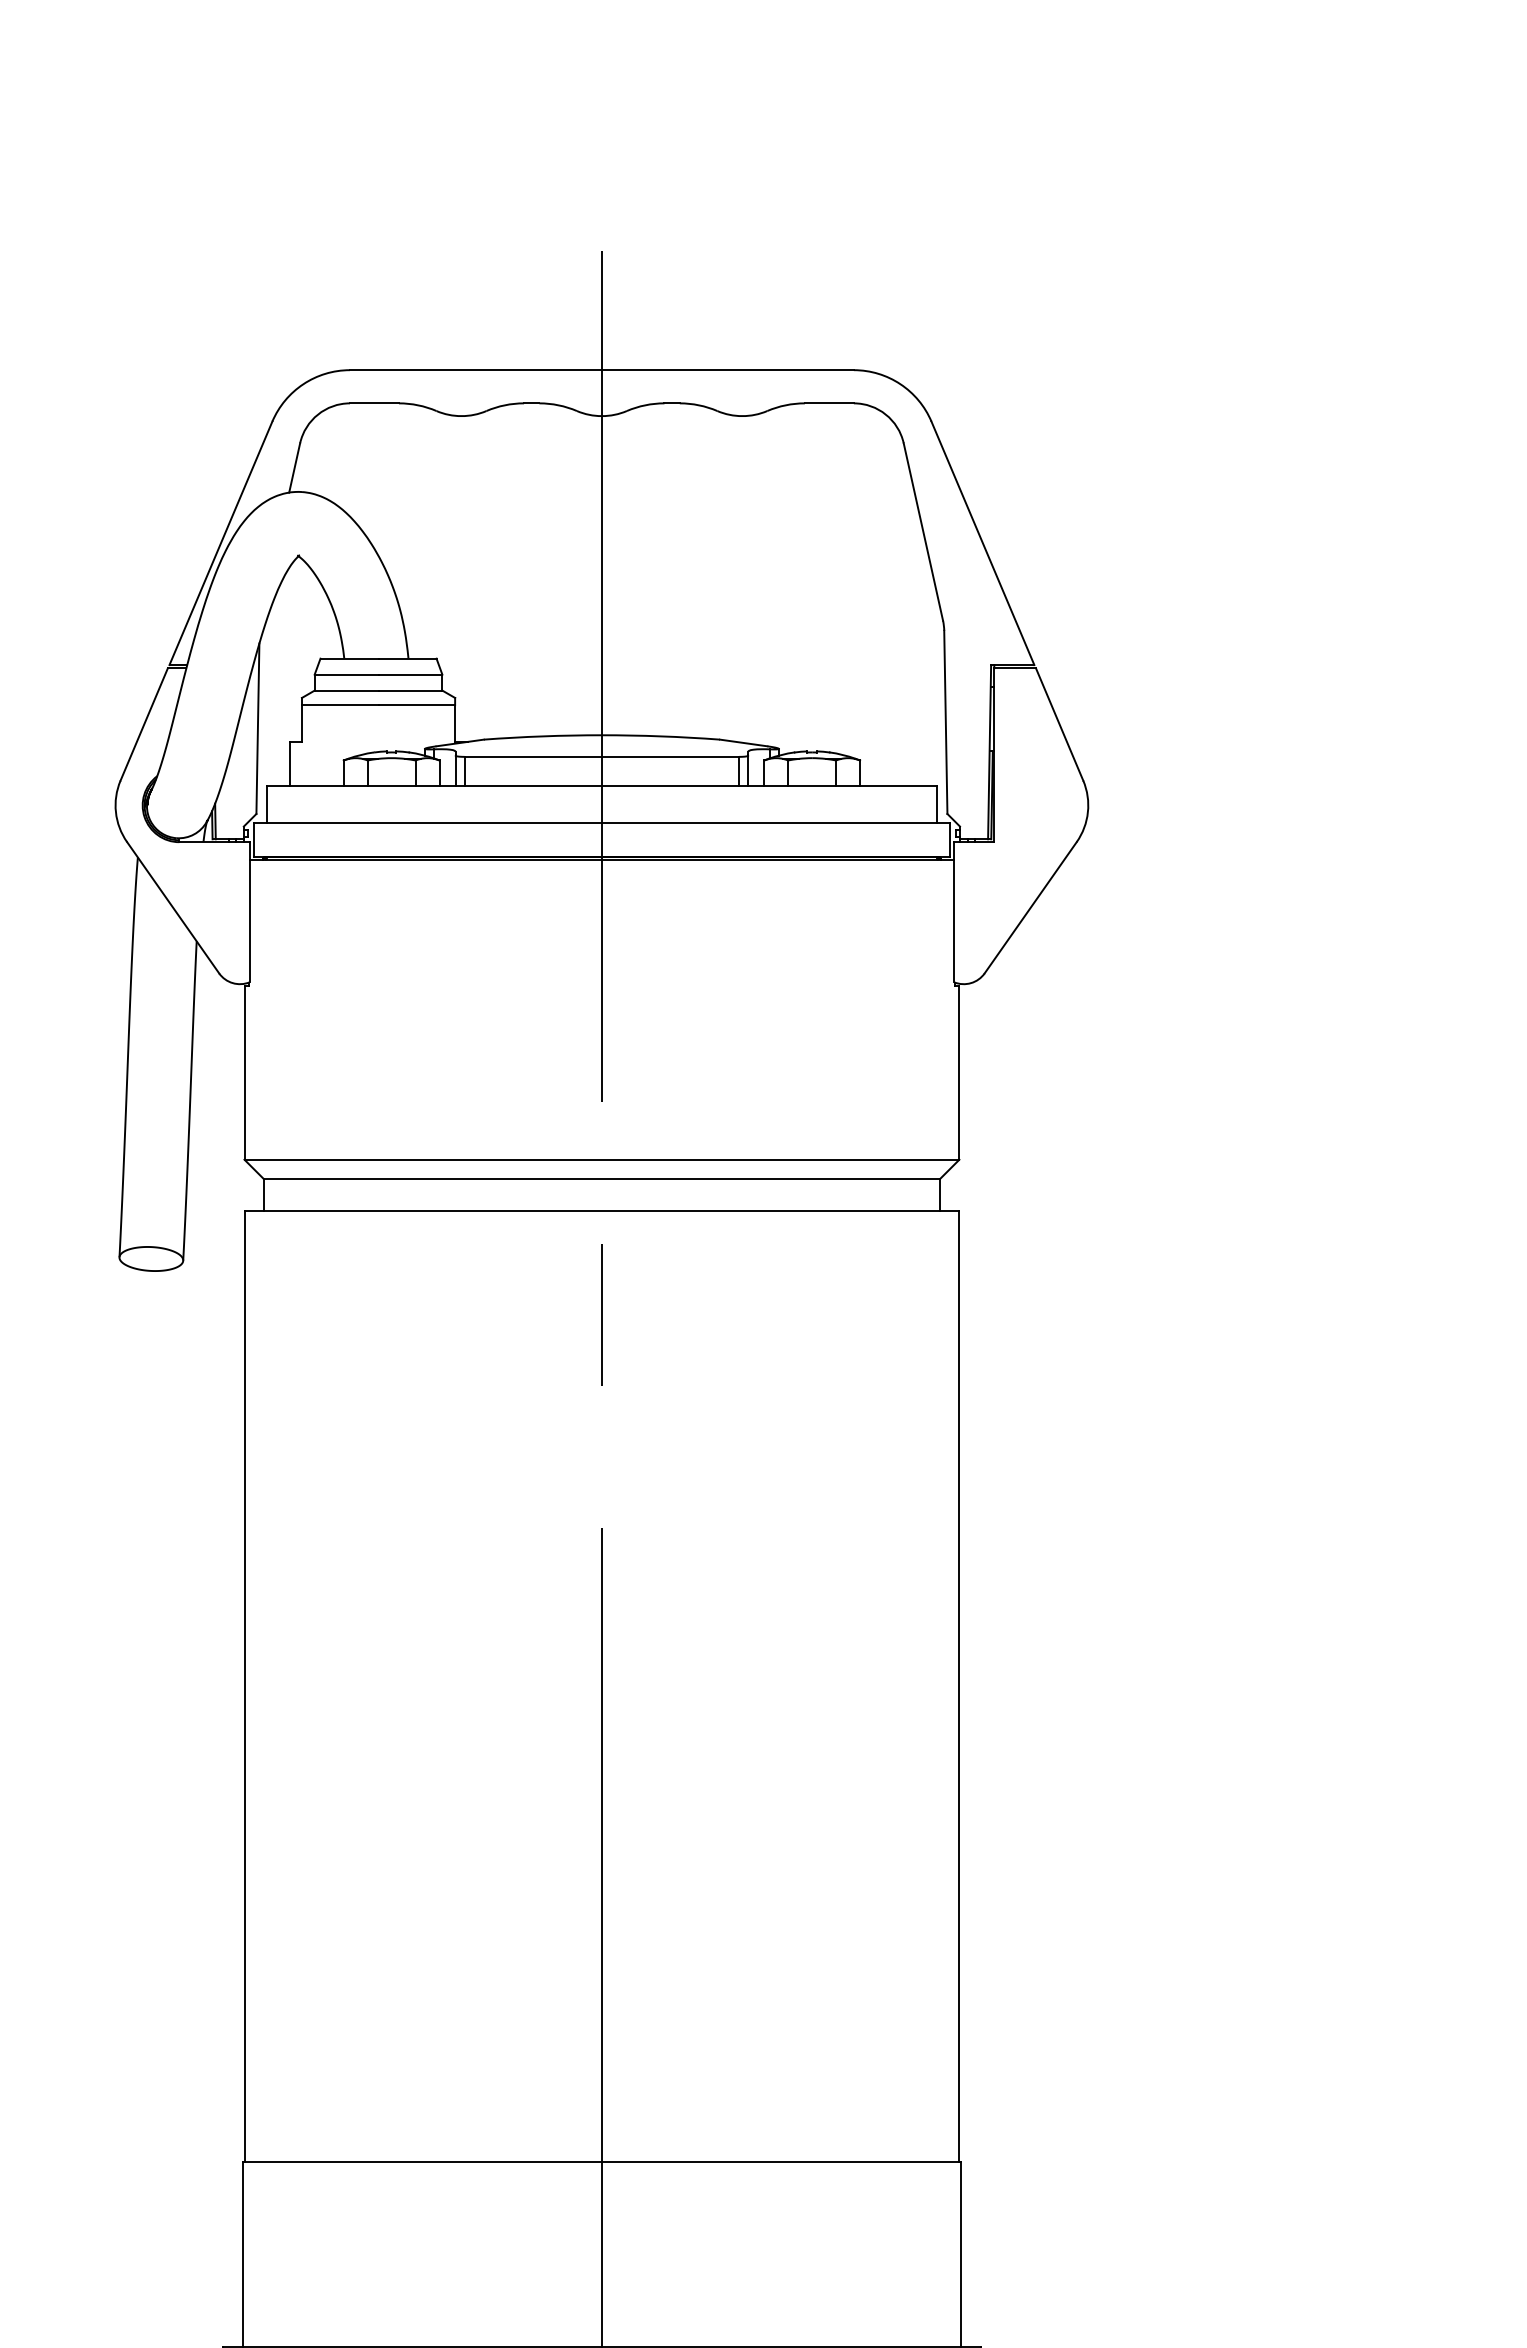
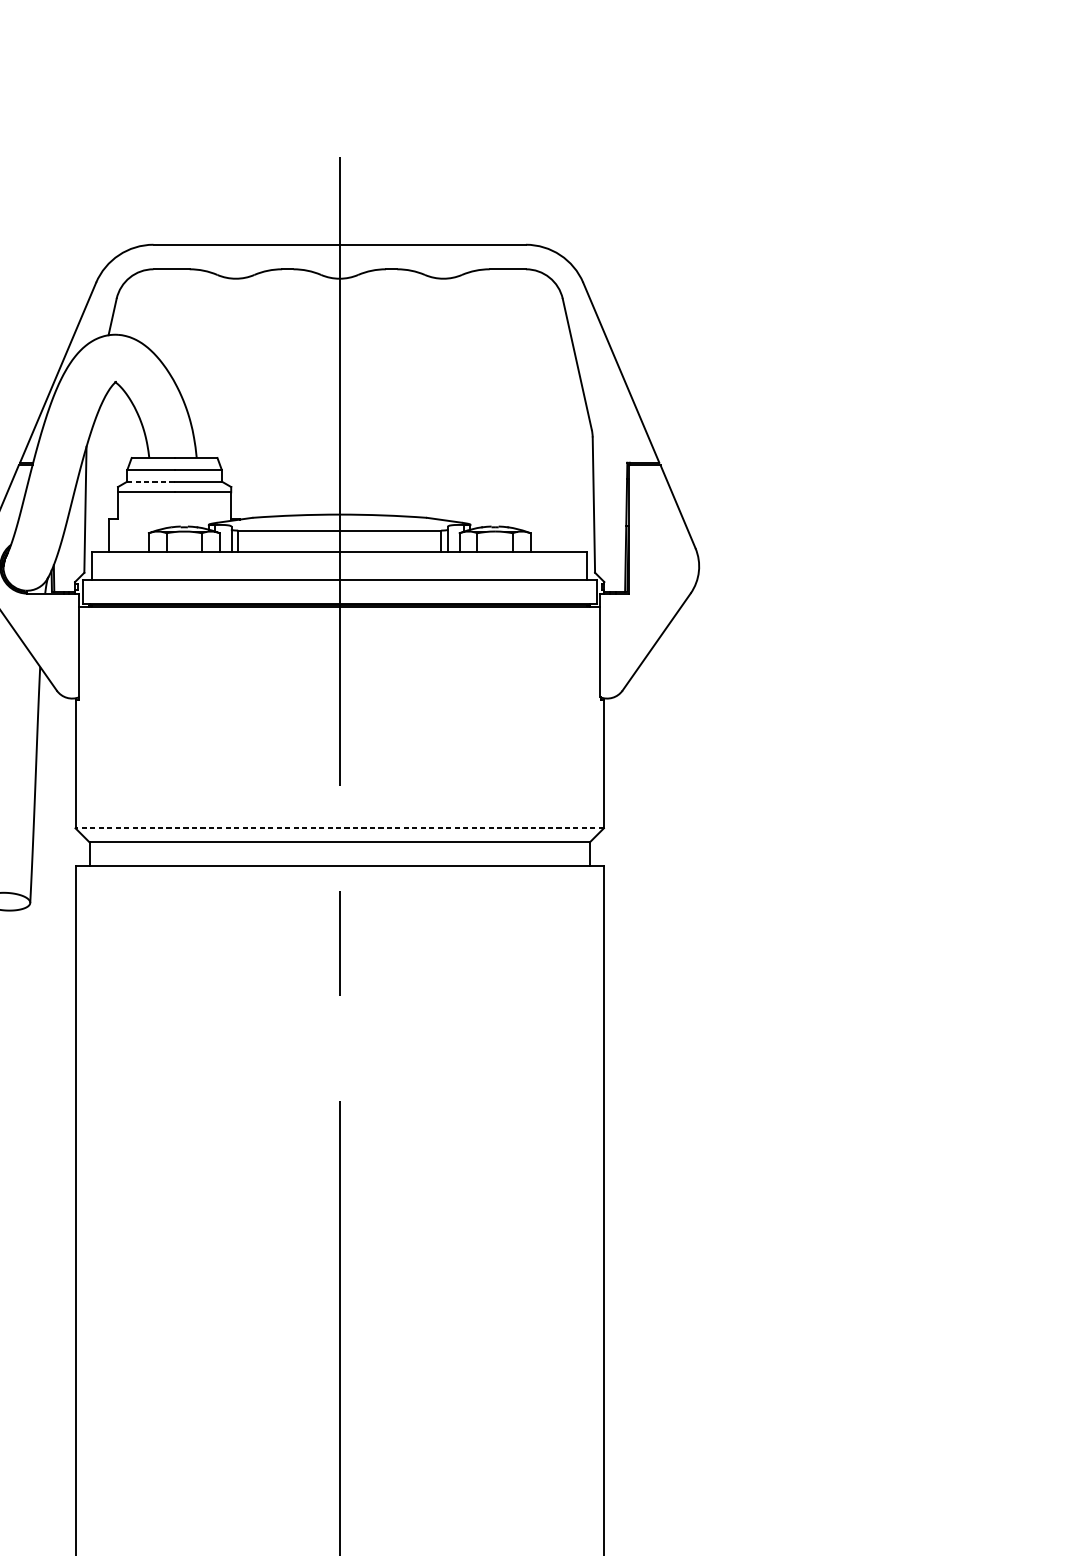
line: (346, 690) -> (150, 481), solid -> dashed
line: (601, 1159) -> (339, 828), solid -> dashed

